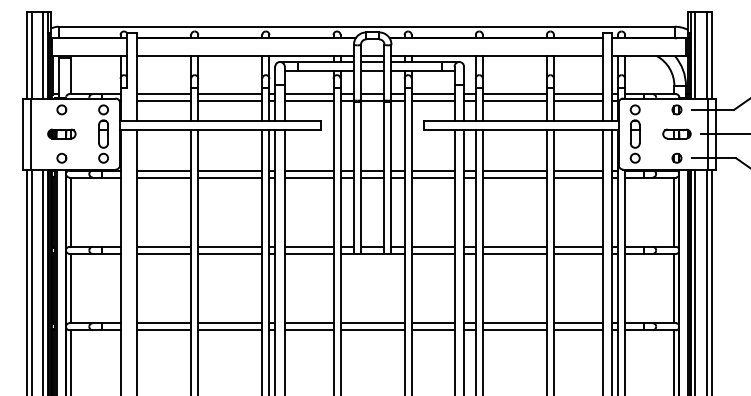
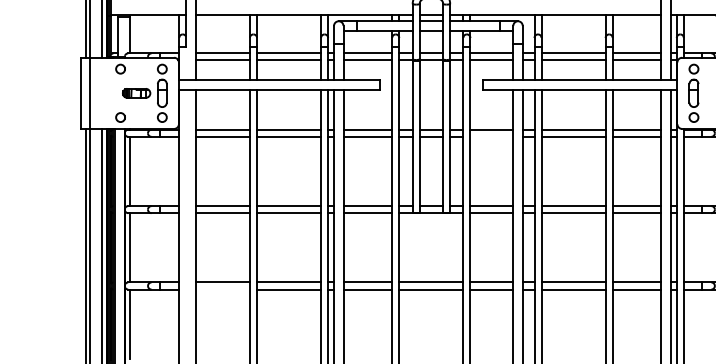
part: (61, 133) -> (136, 92), moved
line: (432, 177) -> (491, 136), removed
line: (163, 330) -> (222, 289), removed

